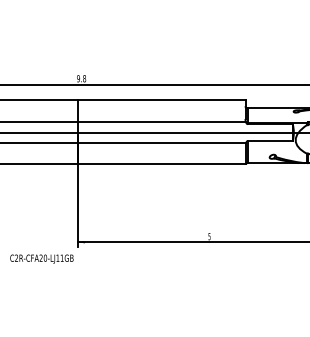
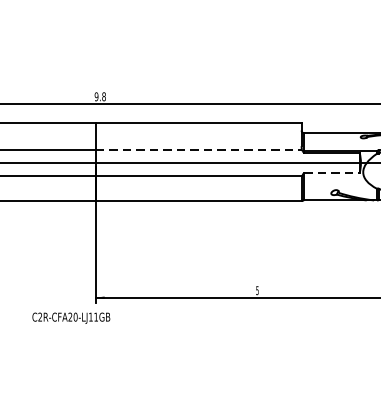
line: (162, 121) -> (199, 149), solid -> dashed
line: (270, 141) -> (332, 173), solid -> dashed
text: (41, 258) -> (70, 317), moved

